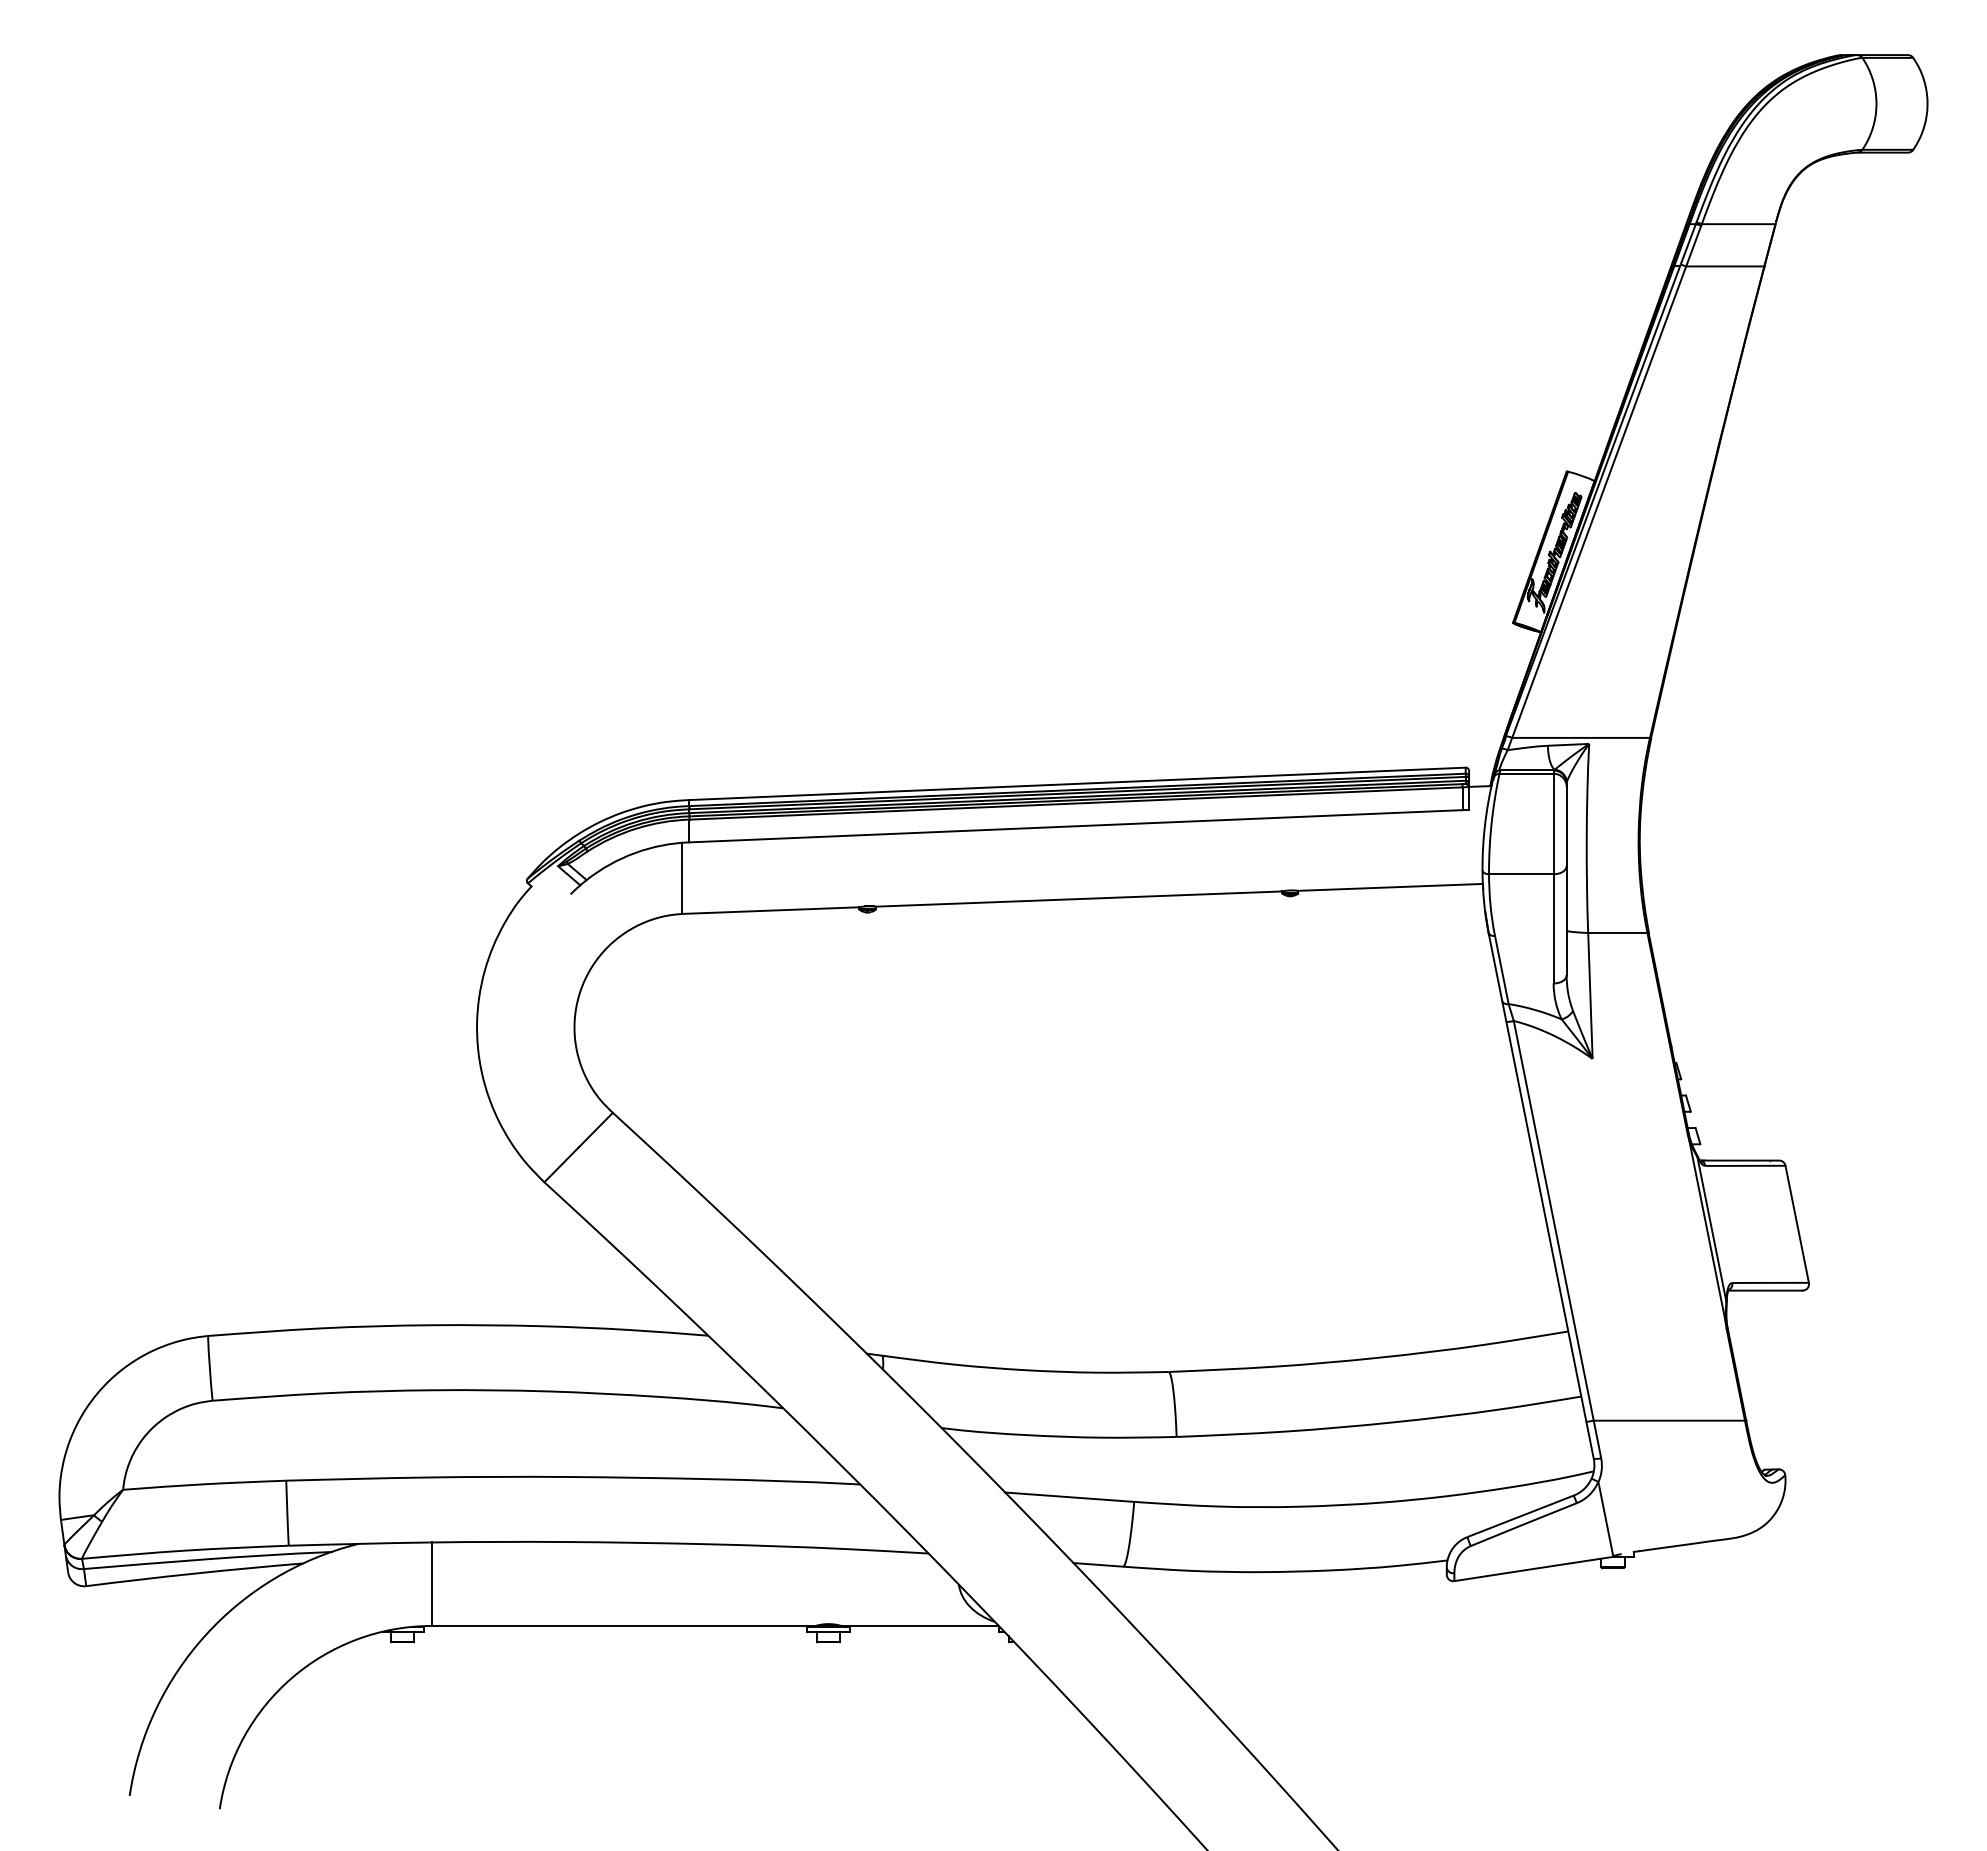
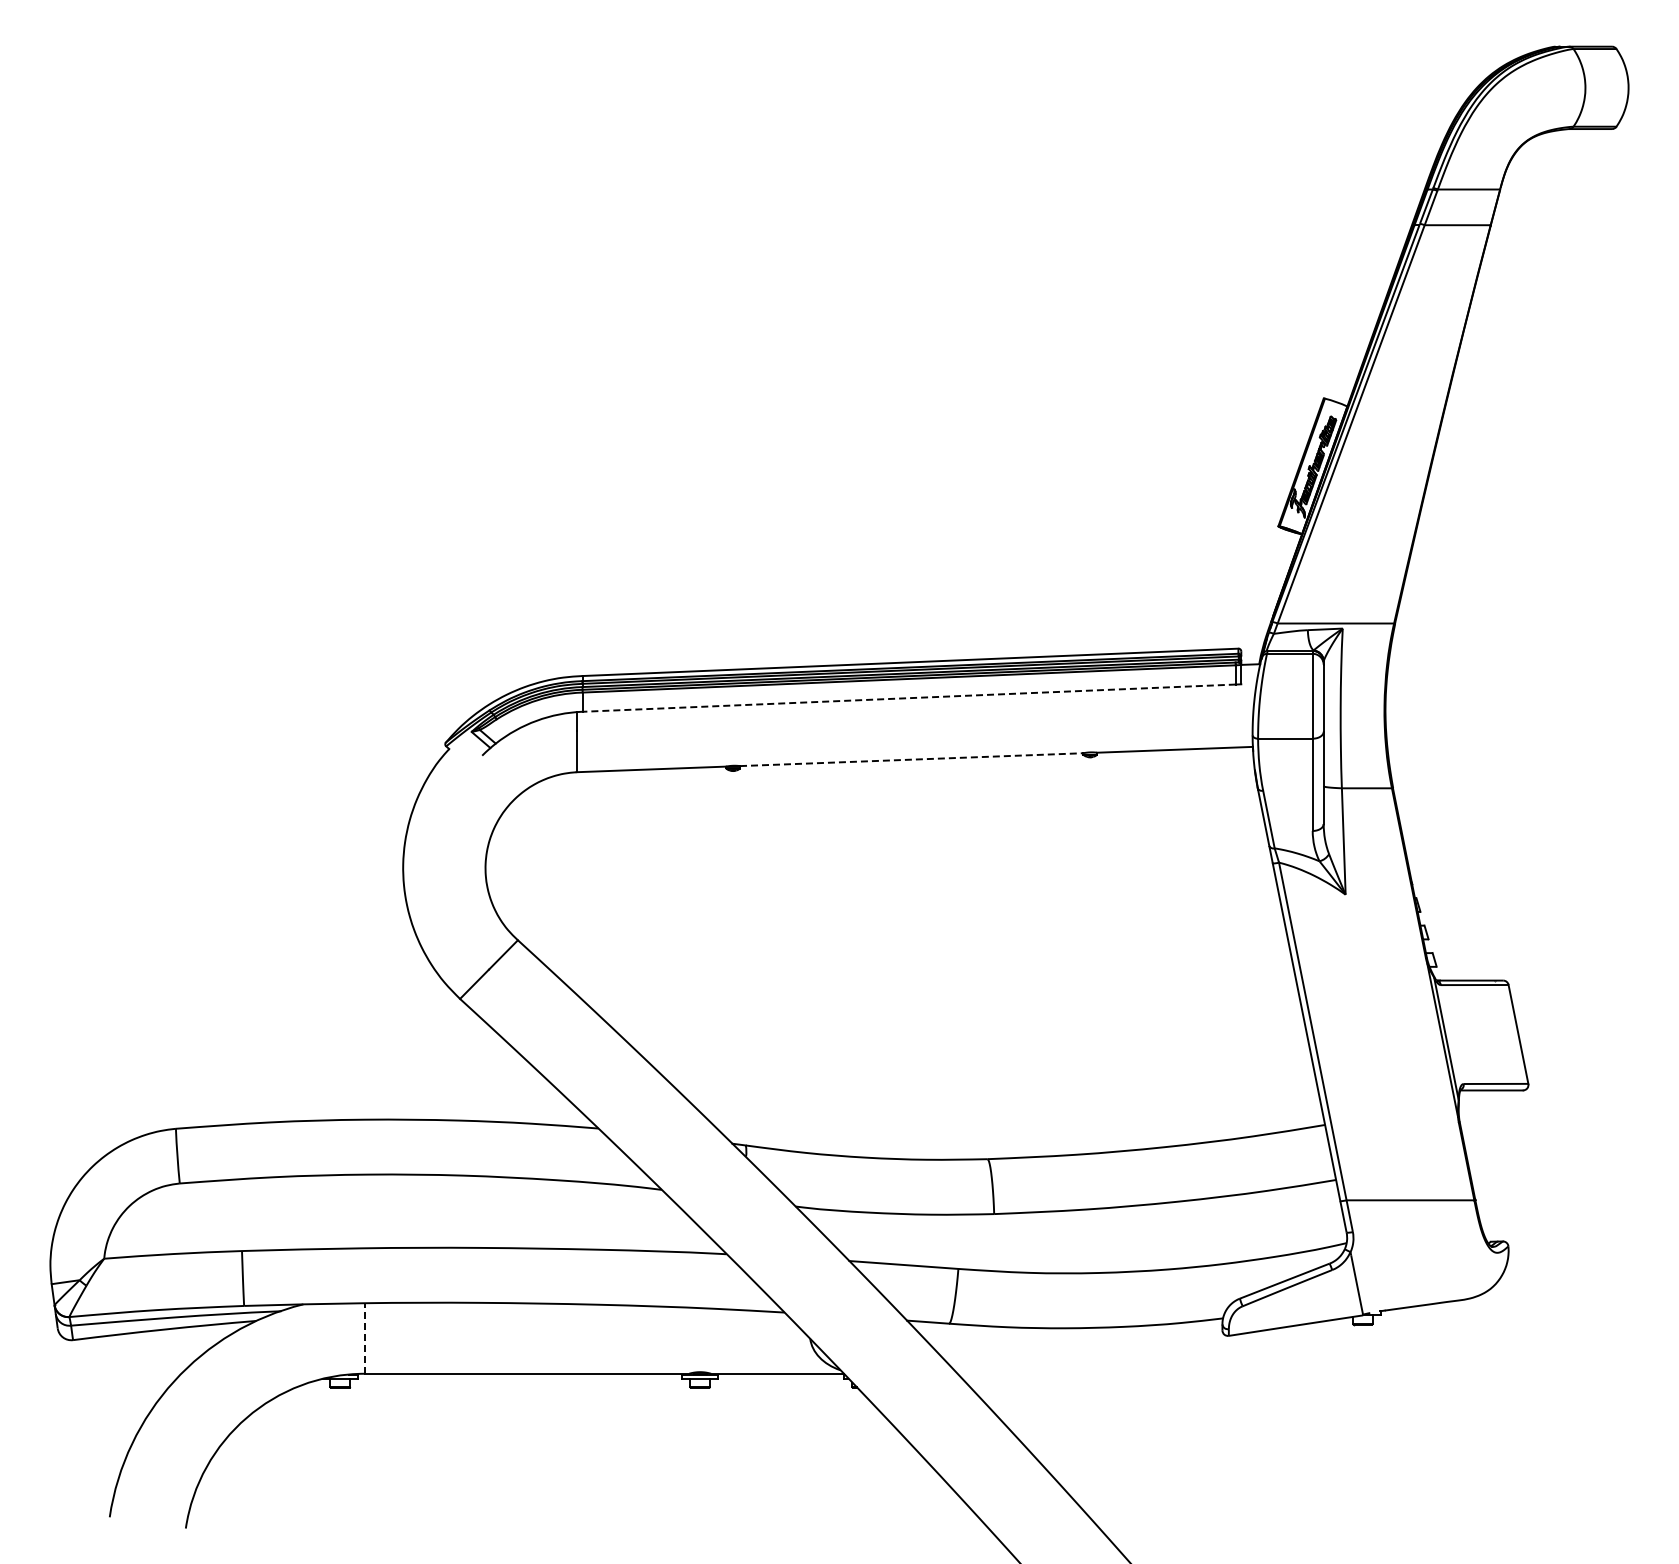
line: (1076, 826) -> (909, 698), solid -> dashed
line: (1078, 898) -> (911, 759), solid -> dashed
line: (432, 1583) -> (365, 1337), solid -> dashed

